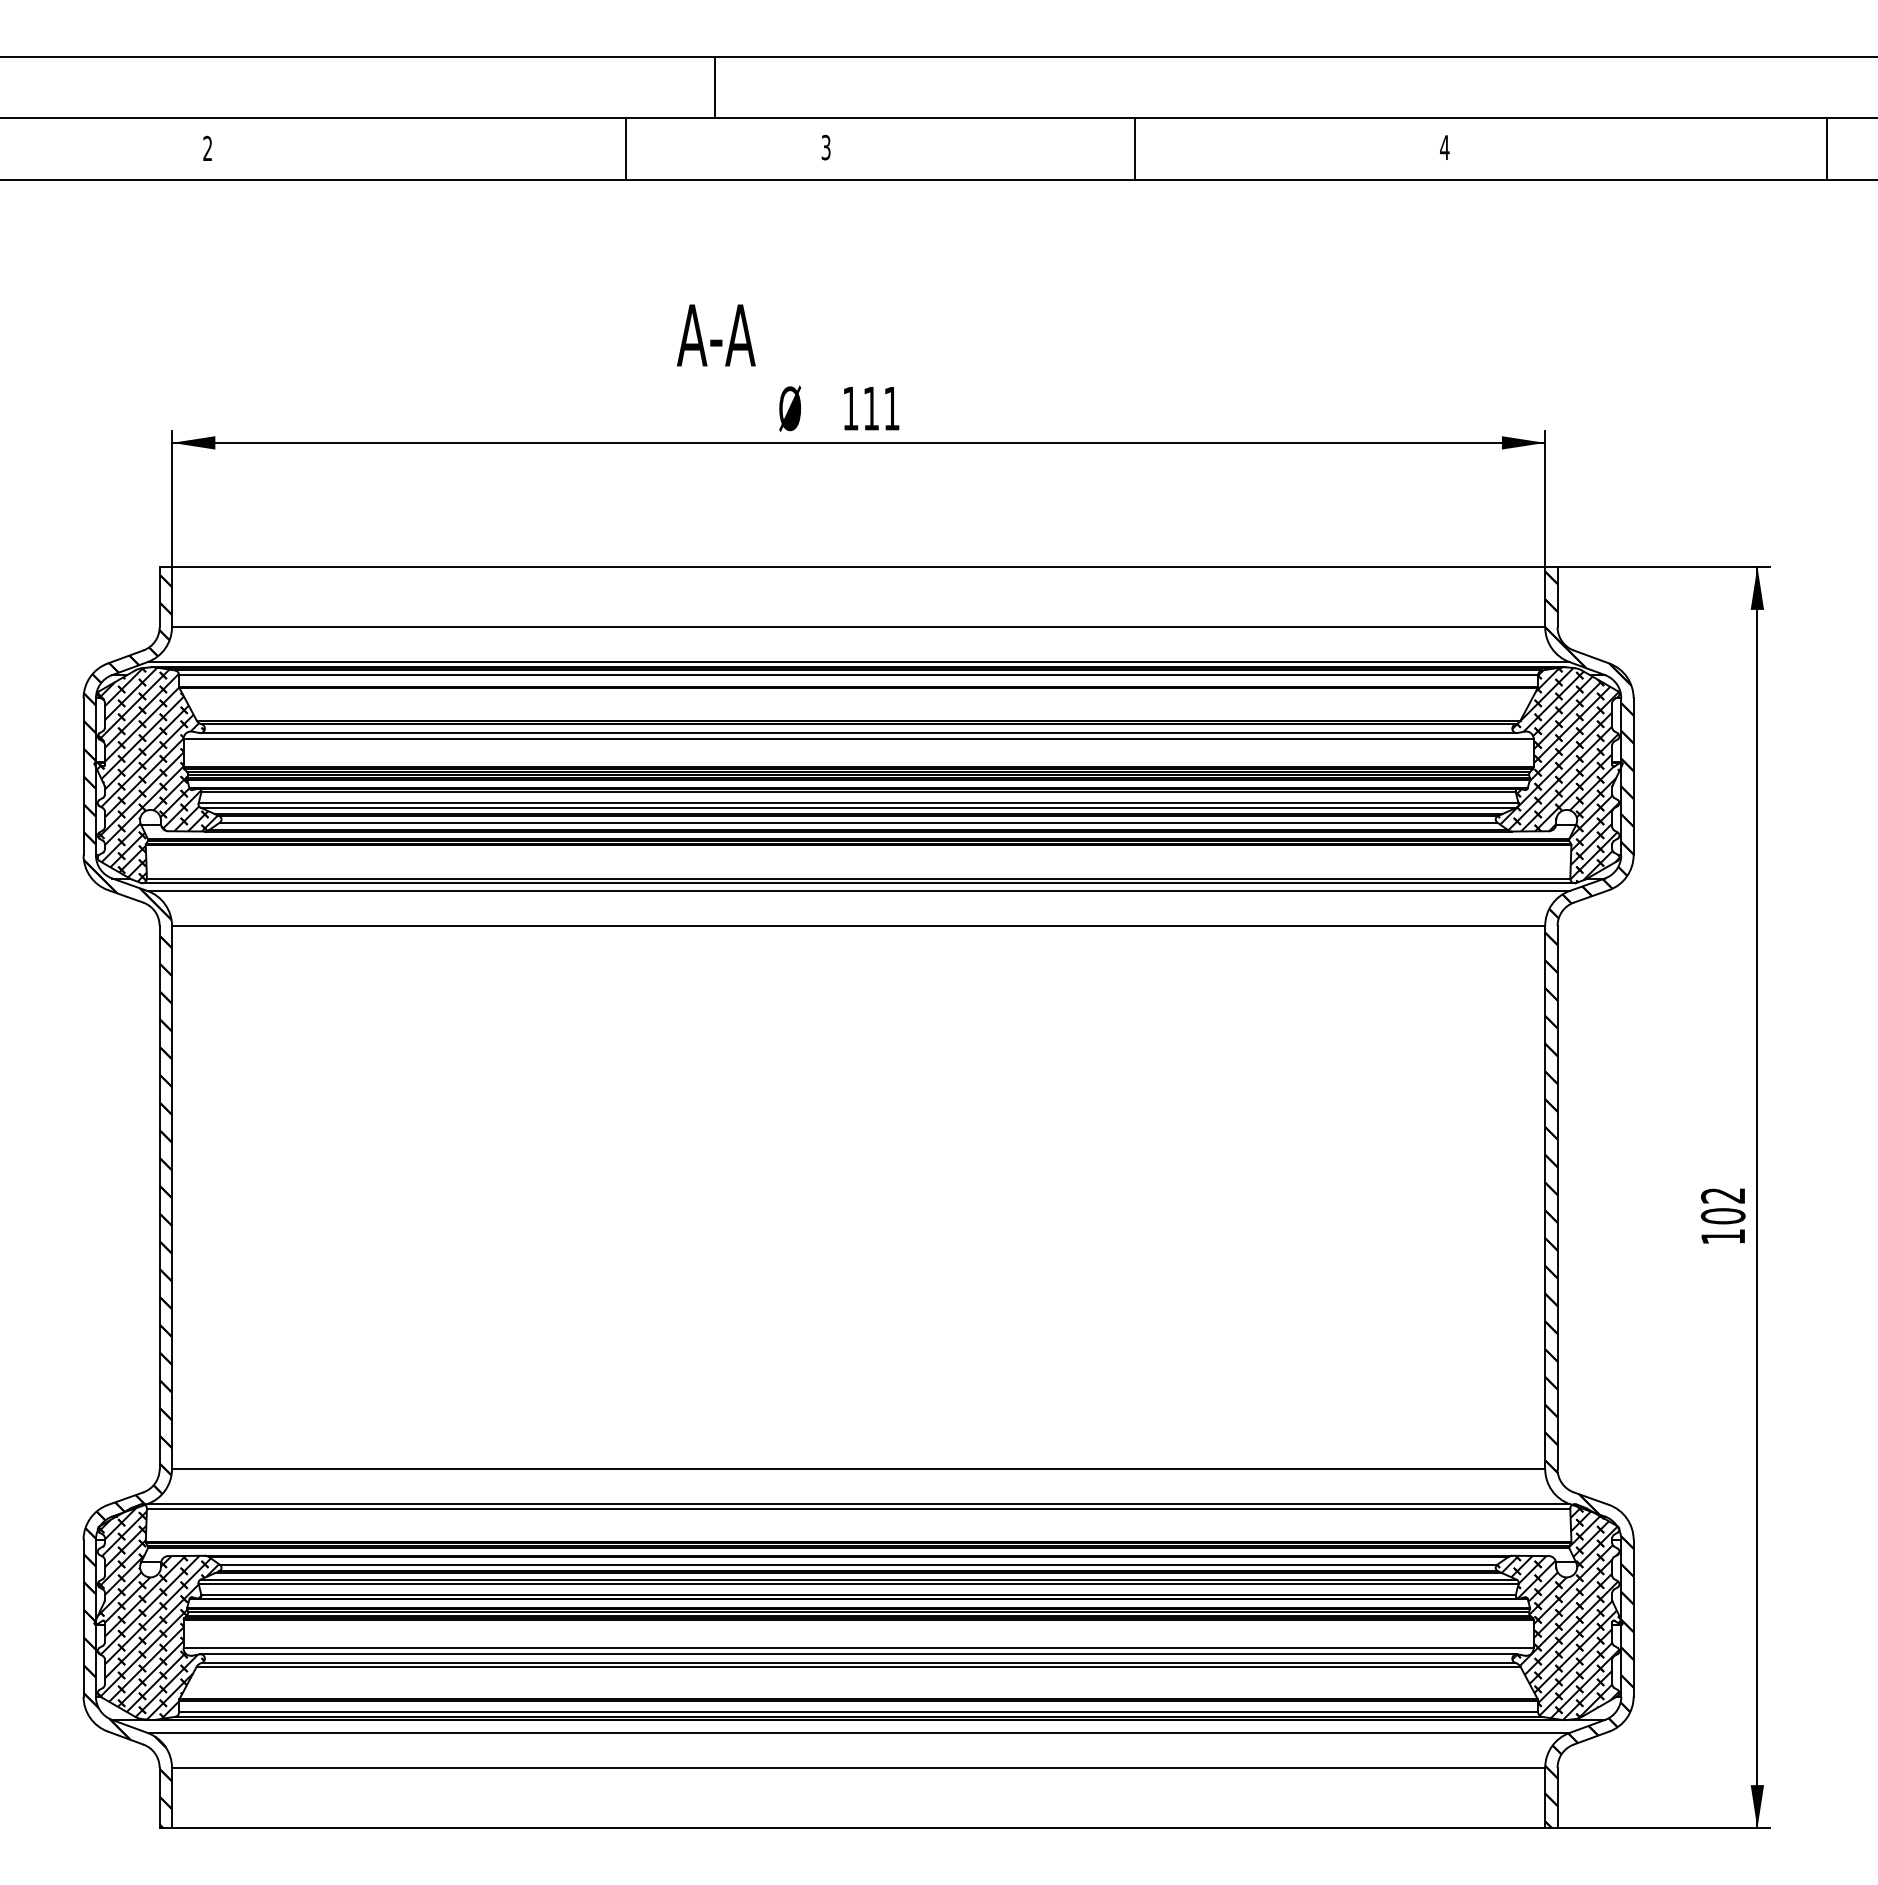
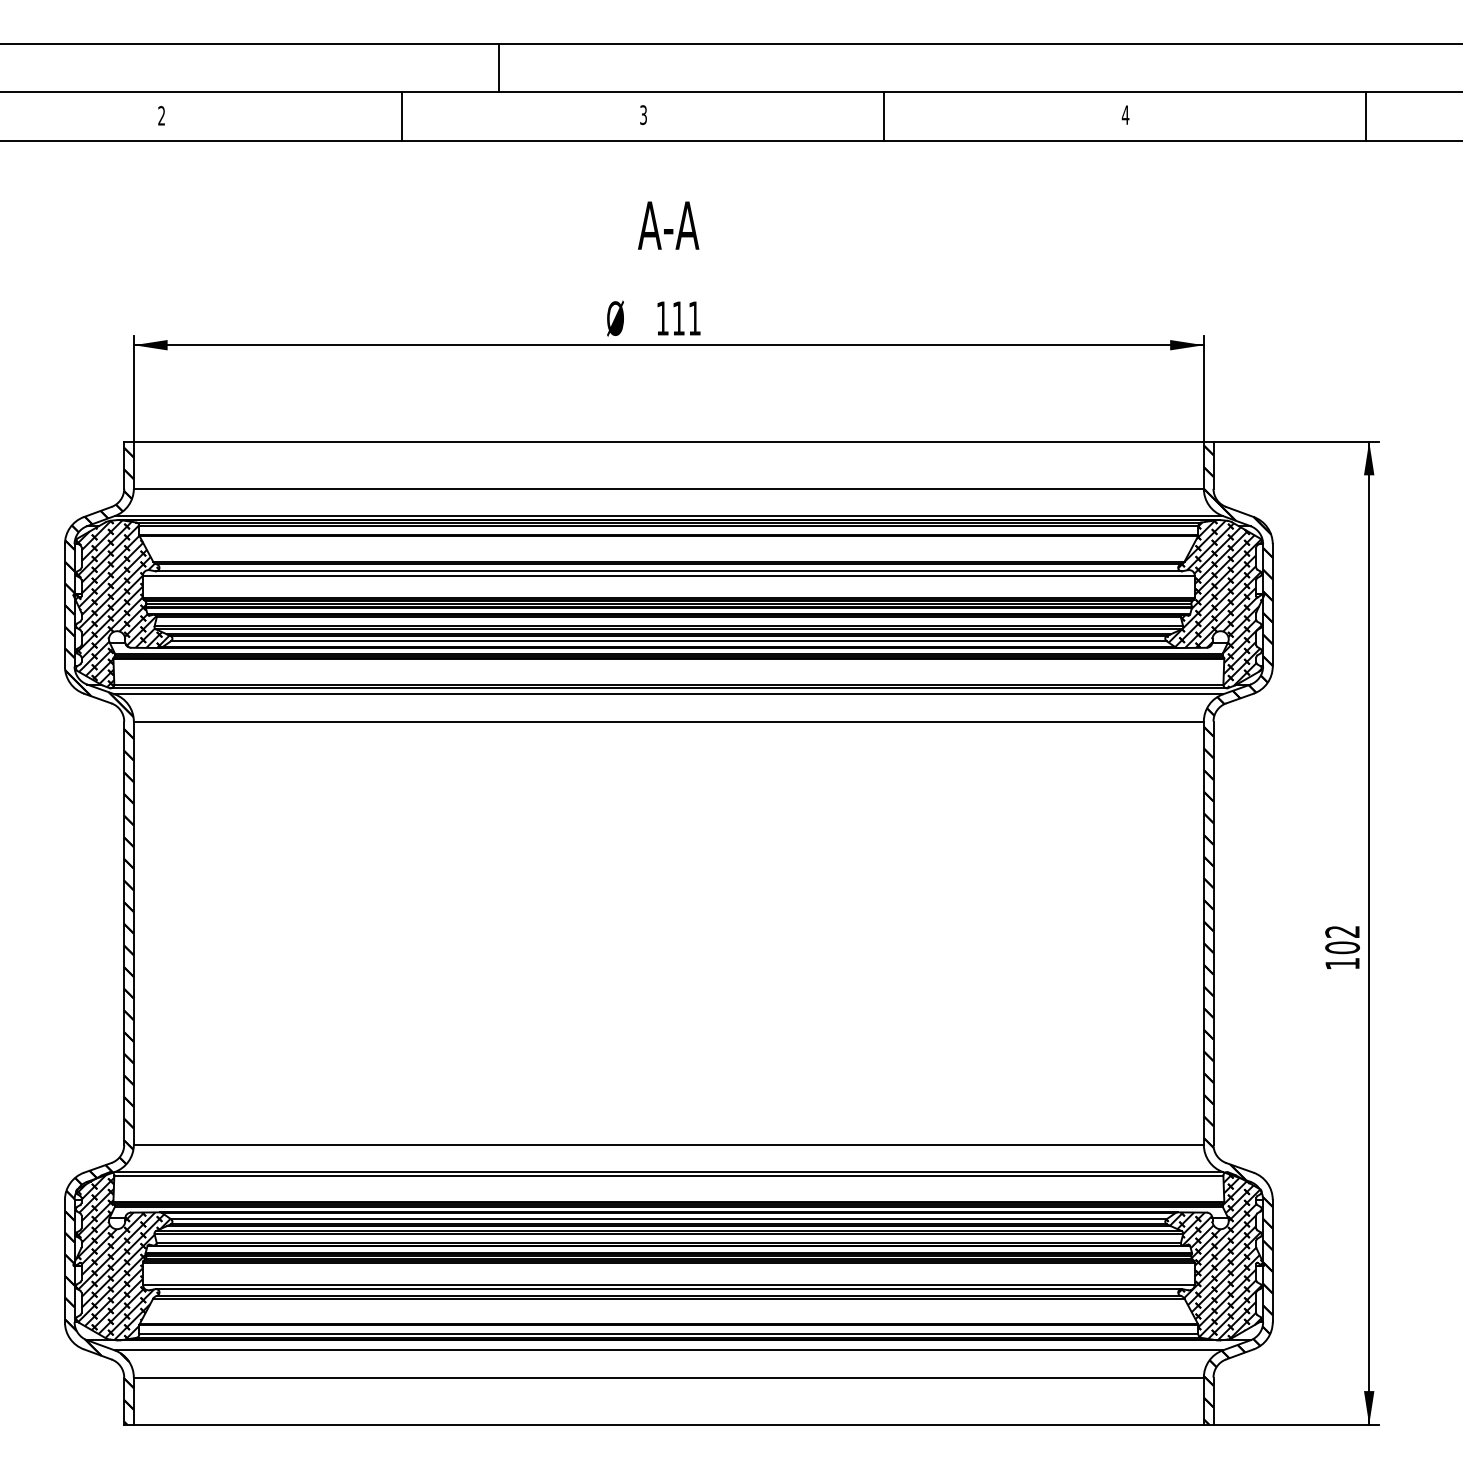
line: (715, 87) -> (498, 68), moved
line: (625, 149) -> (402, 116), moved
line: (1826, 149) -> (1366, 116), moved
text: (716, 335) -> (668, 225), moved

